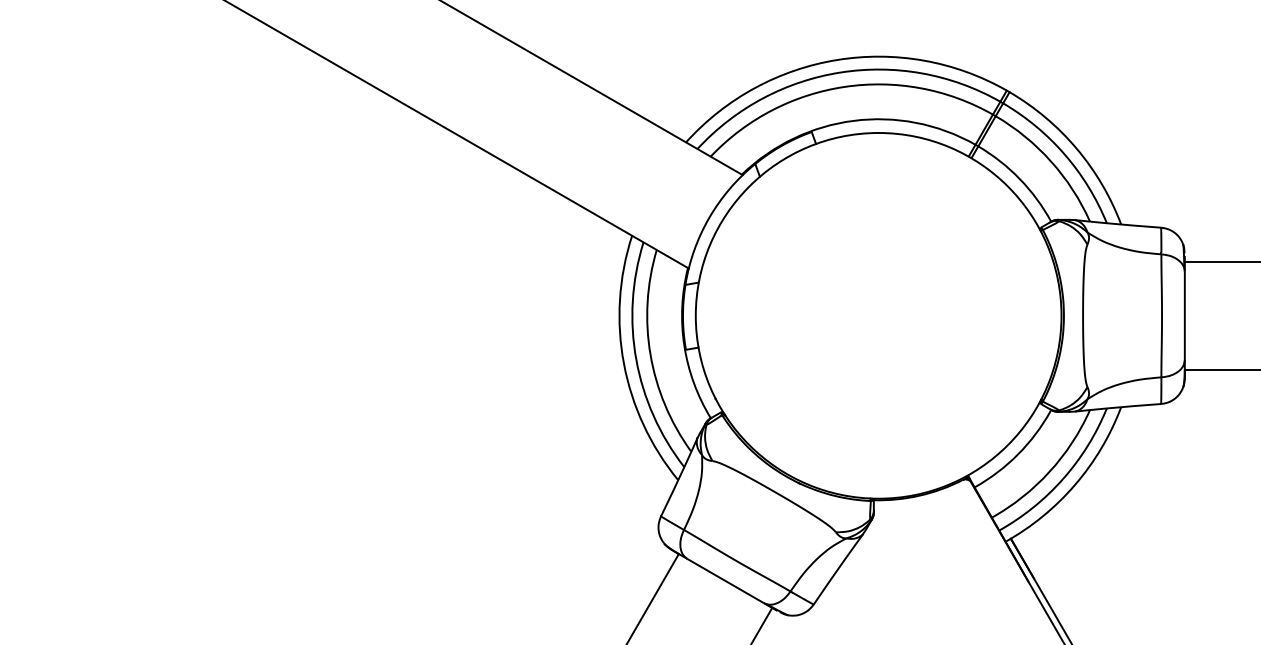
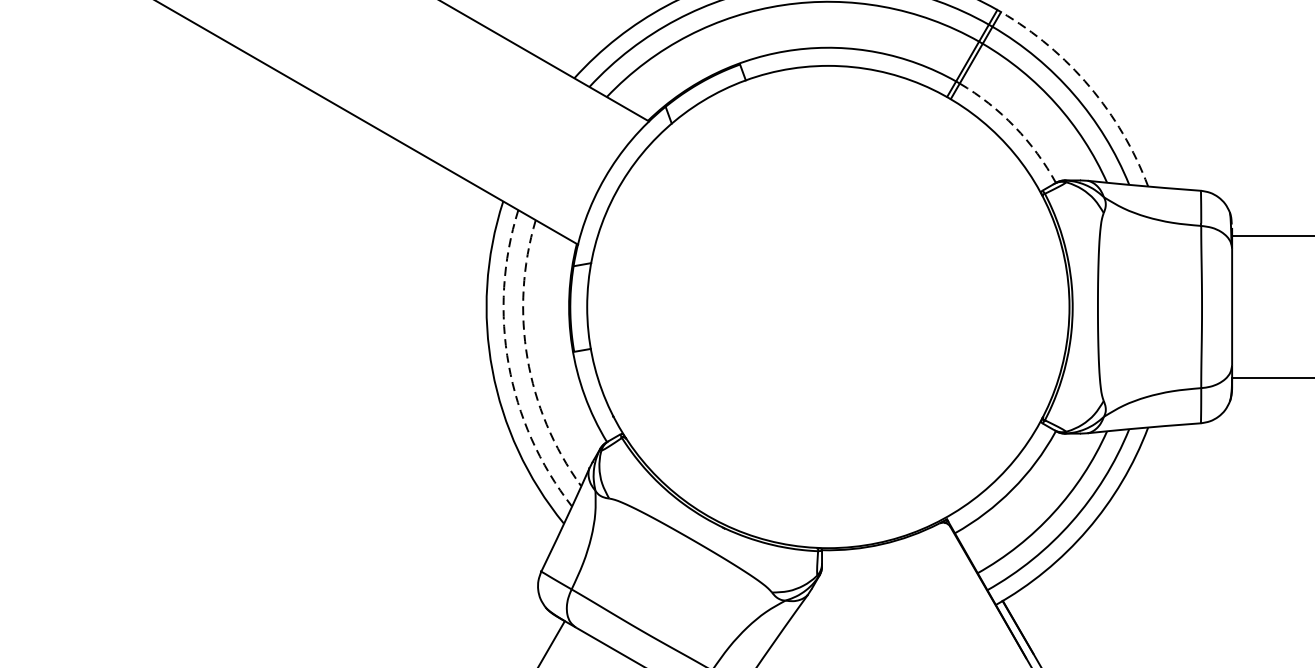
arc: (1076, 148) -> (1089, 86), solid -> dashed
arc: (1020, 179) -> (1015, 127), solid -> dashed
arc: (650, 354) -> (527, 358), solid -> dashed
arc: (636, 359) -> (509, 364), solid -> dashed

